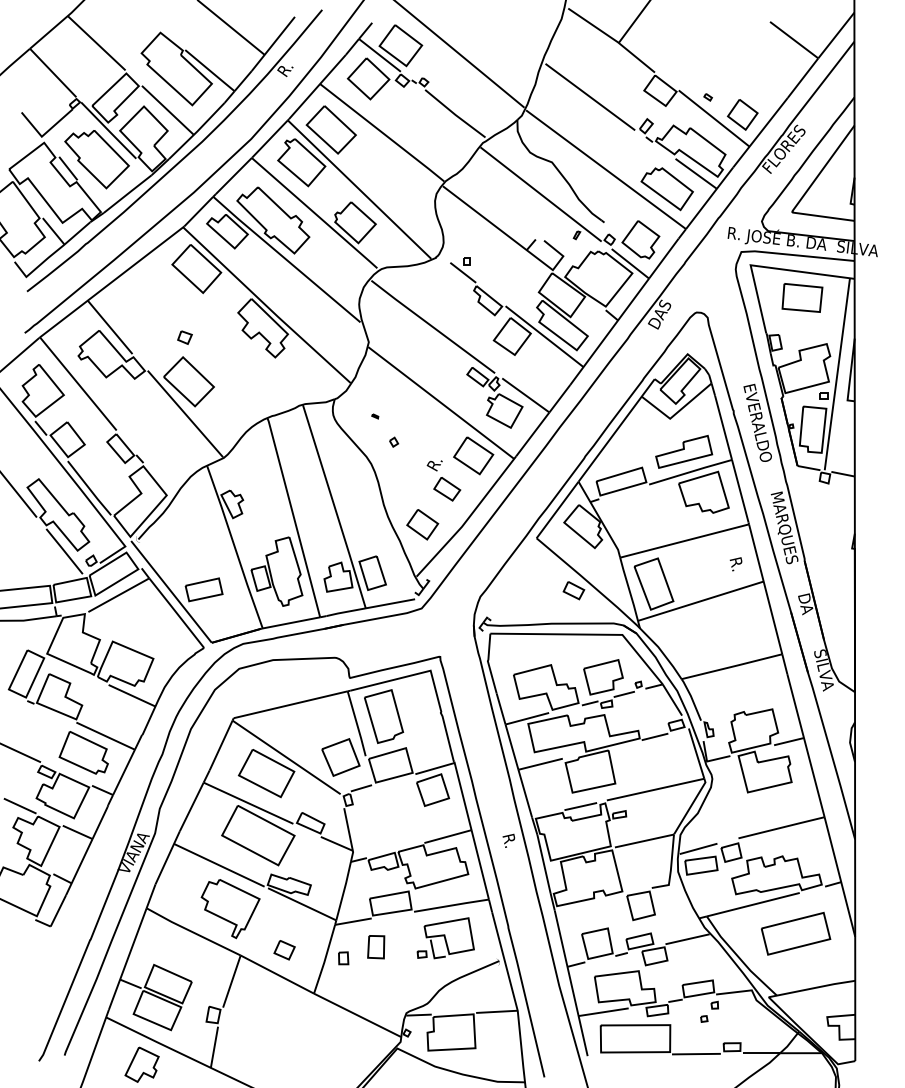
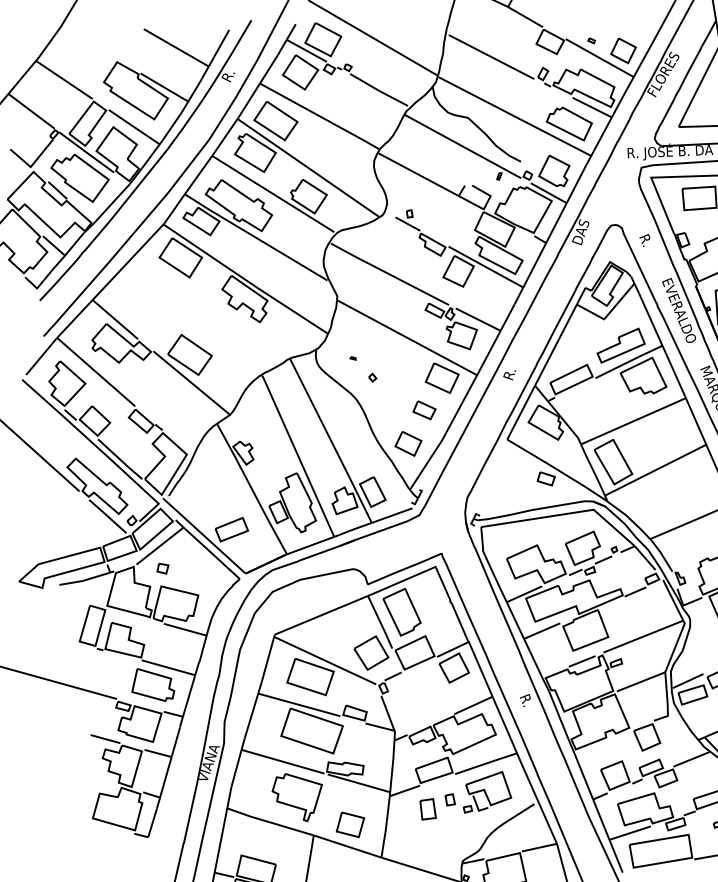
part: (184, 337) -> (162, 568), moved
text: (434, 465) -> (509, 375), moved
text: (735, 564) -> (644, 240), moved
part: (284, 949) -> (350, 824), size x1.67
part: (343, 958) -> (450, 800), moved

